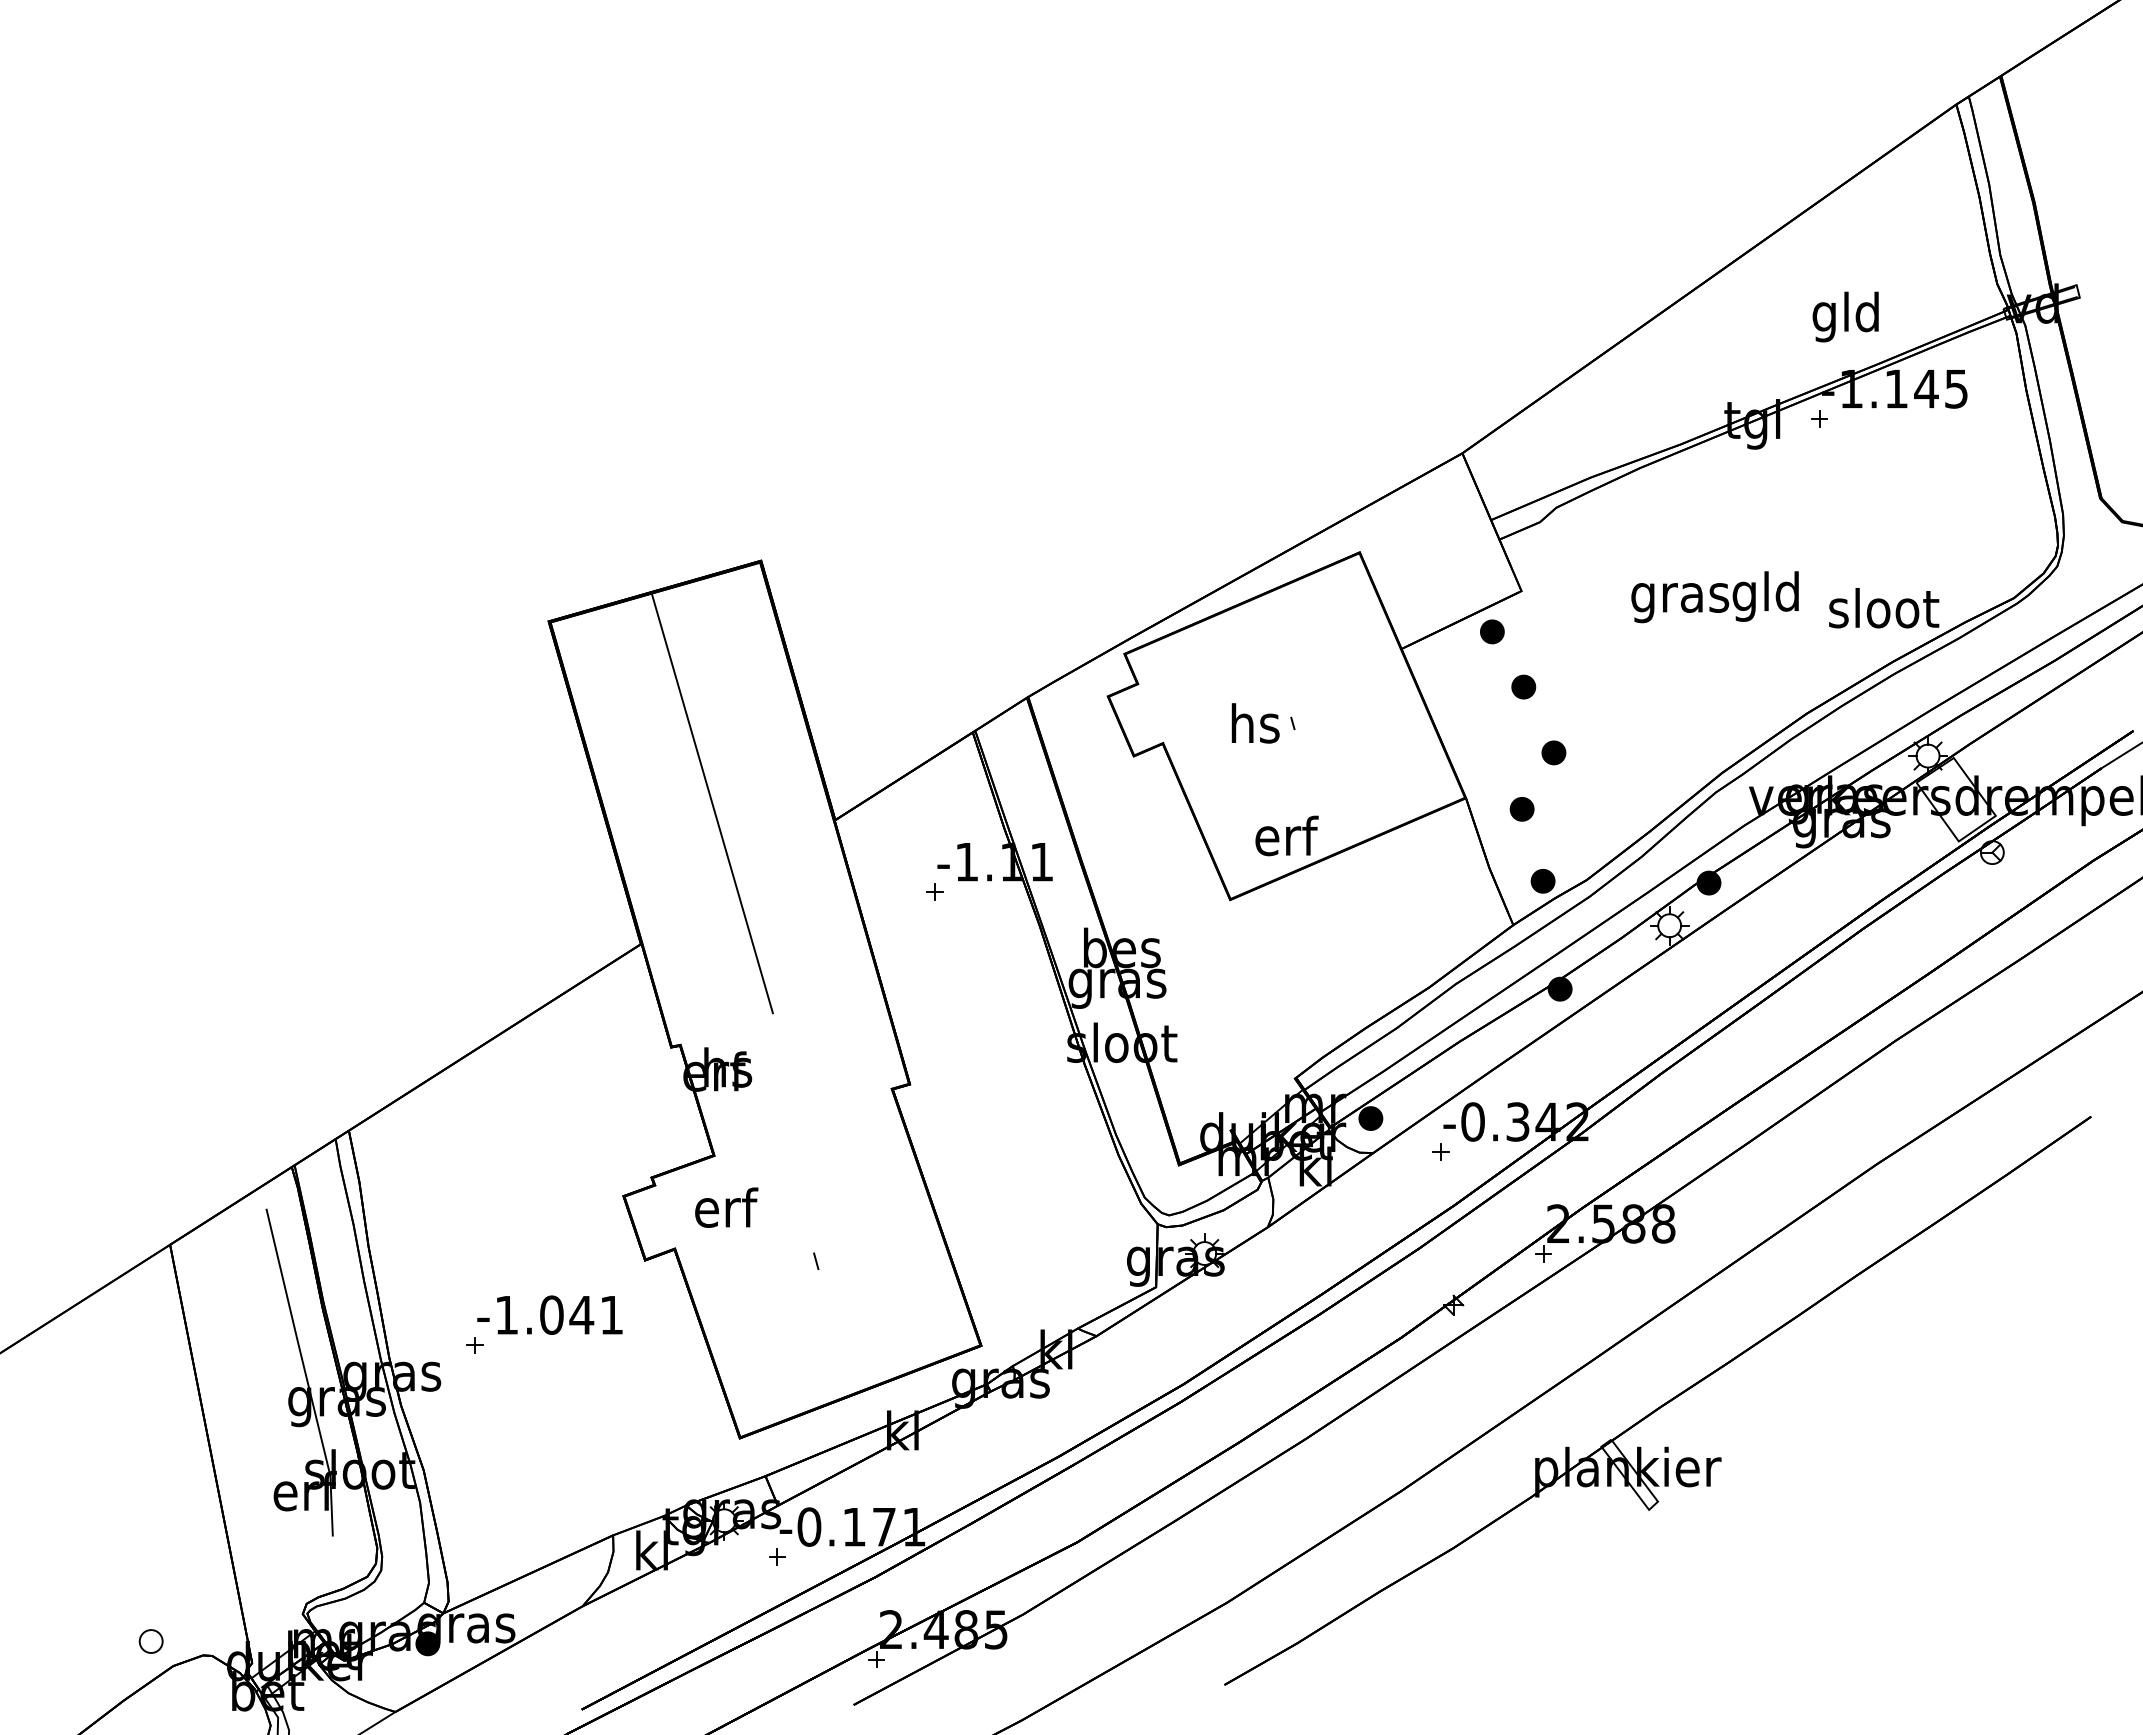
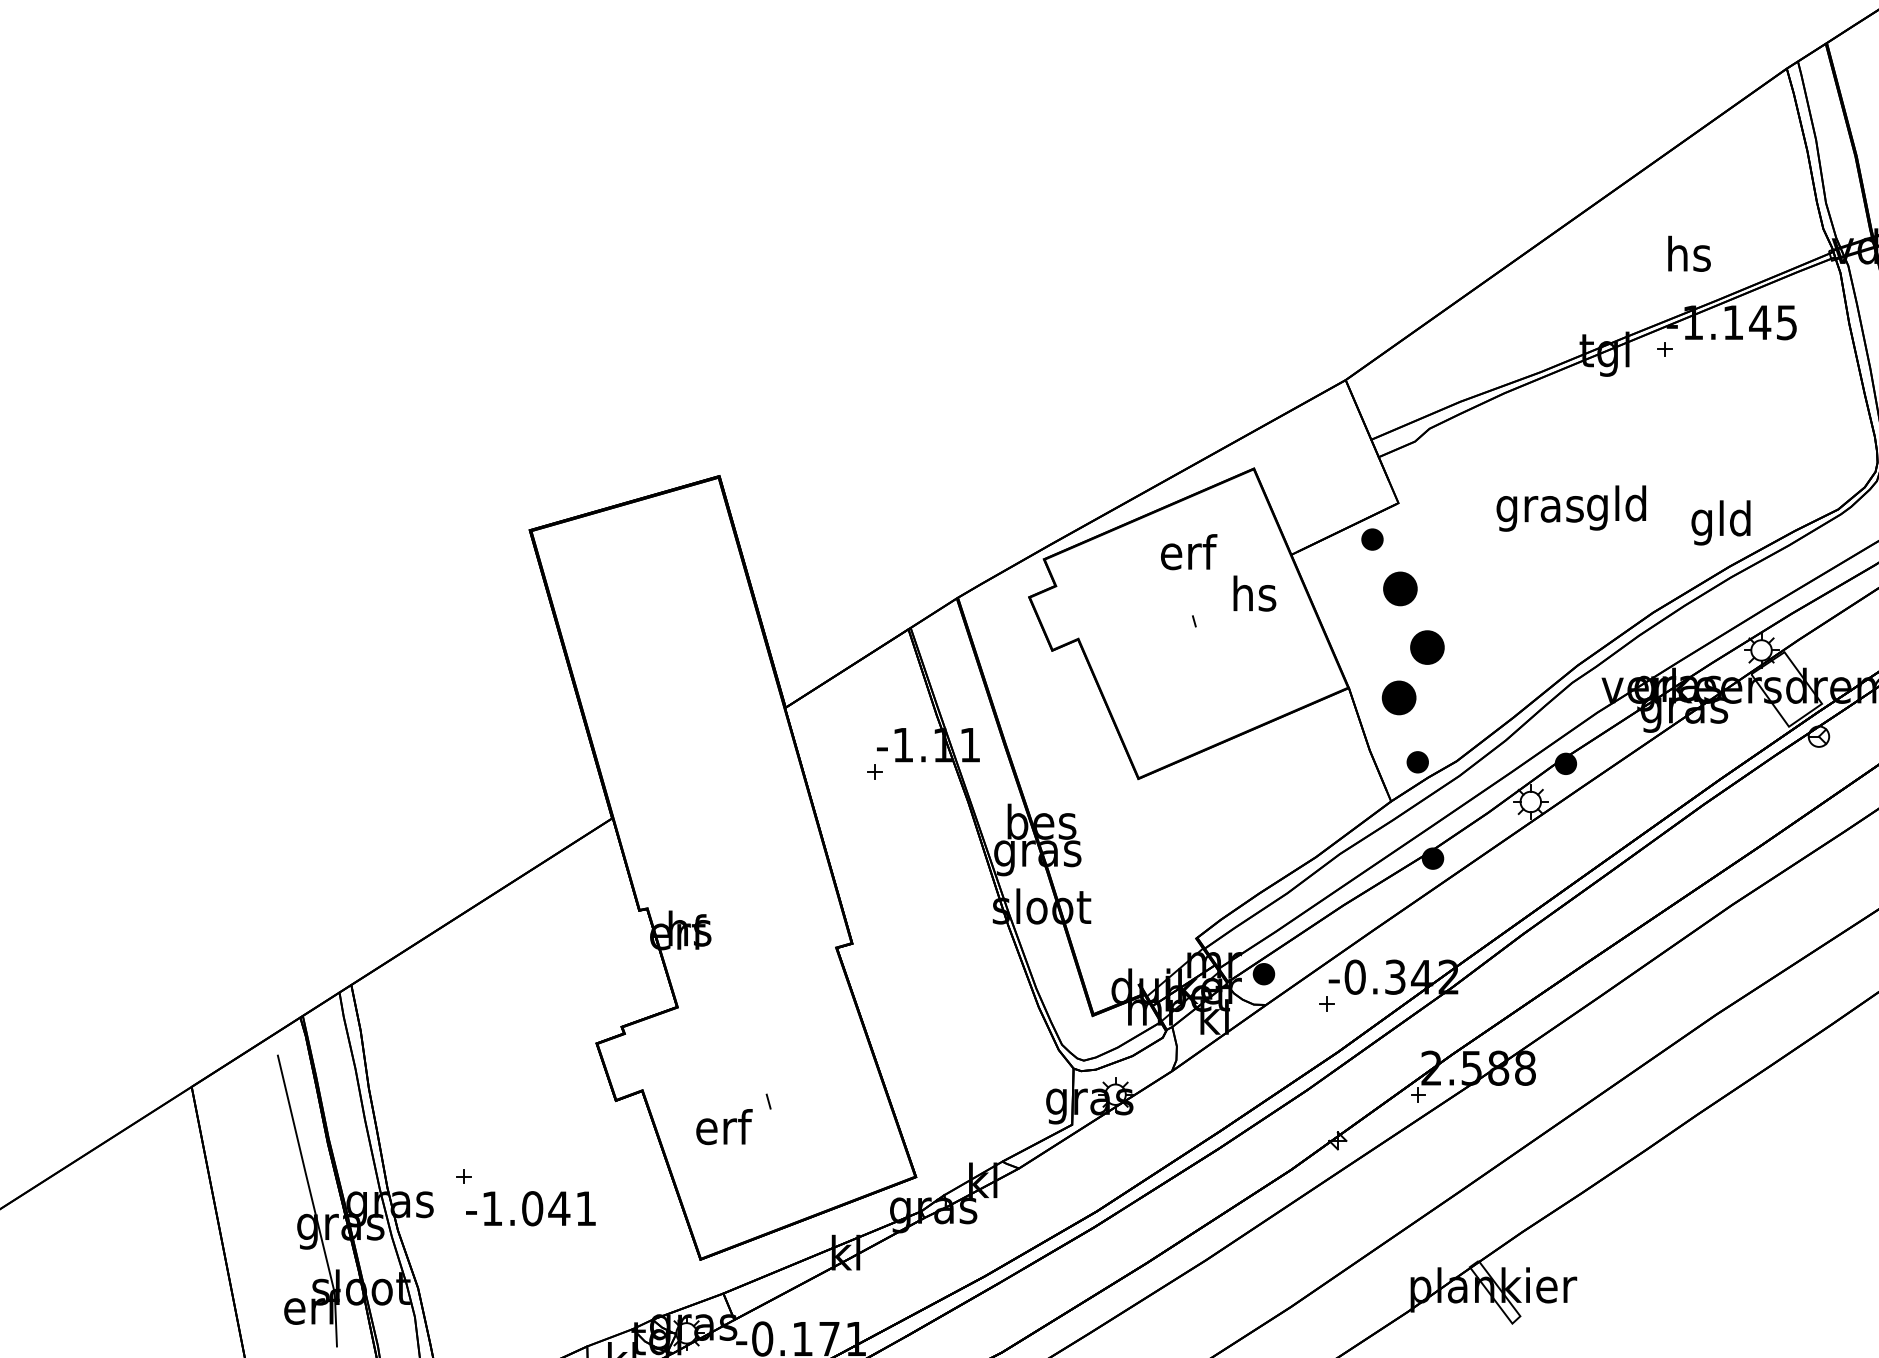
text: (1845, 316) -> (1687, 257), gld -> hs
text: (1884, 613) -> (1722, 523), sloot -> gld
part: (1523, 686) -> (1400, 588), size x1.6
text: (1255, 723) -> (1254, 593), moved
part: (1553, 752) -> (1427, 647), size x1.6
line: (711, 803) -> (675, 692), removed
part: (1521, 809) -> (1398, 698), size x1.6
text: (1286, 835) -> (1188, 551), moved
text: (726, 1207) -> (724, 1126), moved
text: (549, 1314) -> (530, 1208), moved

